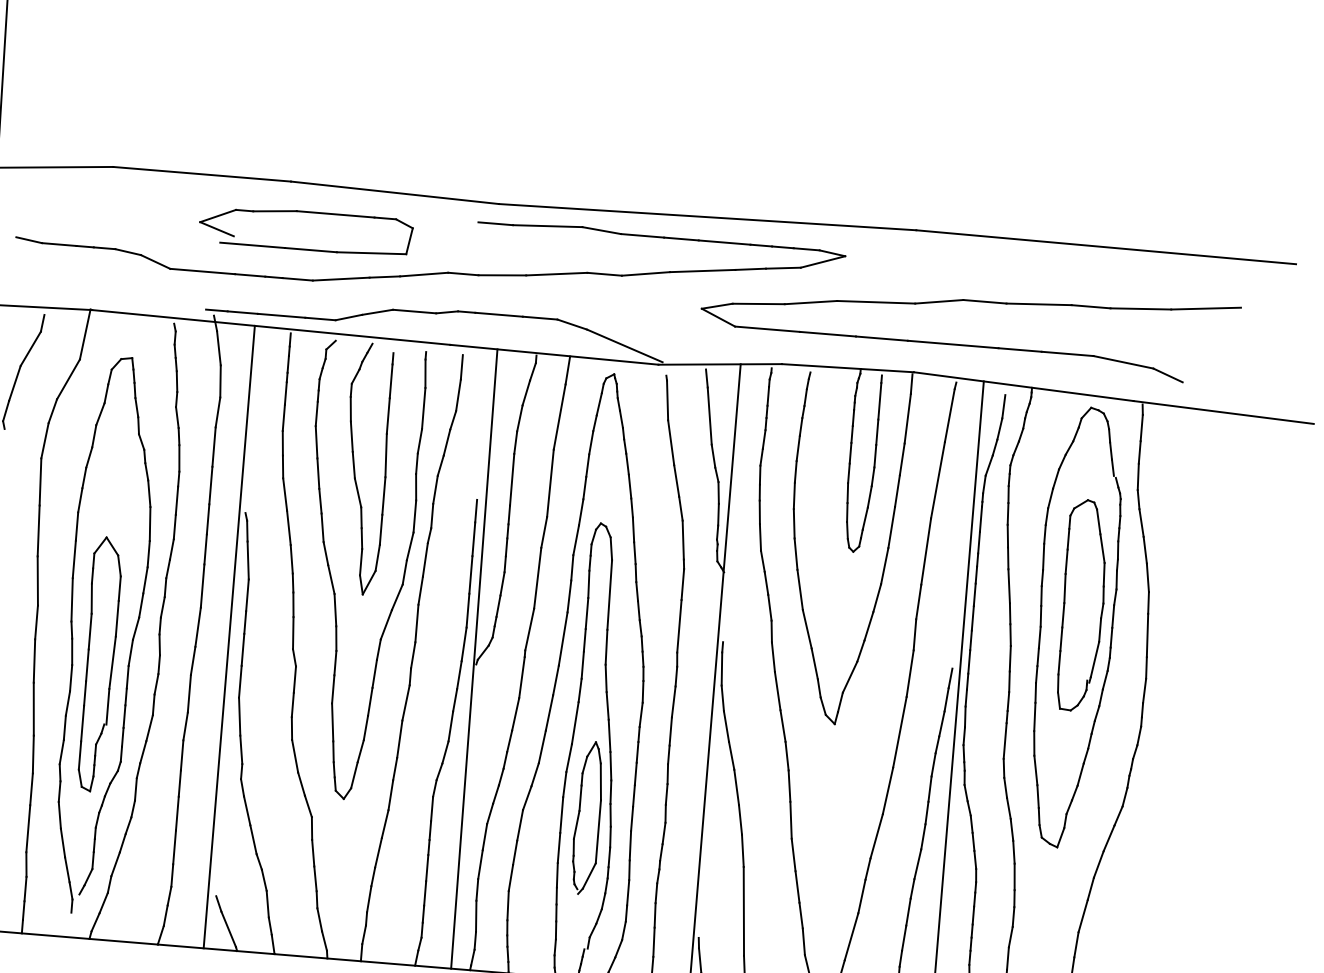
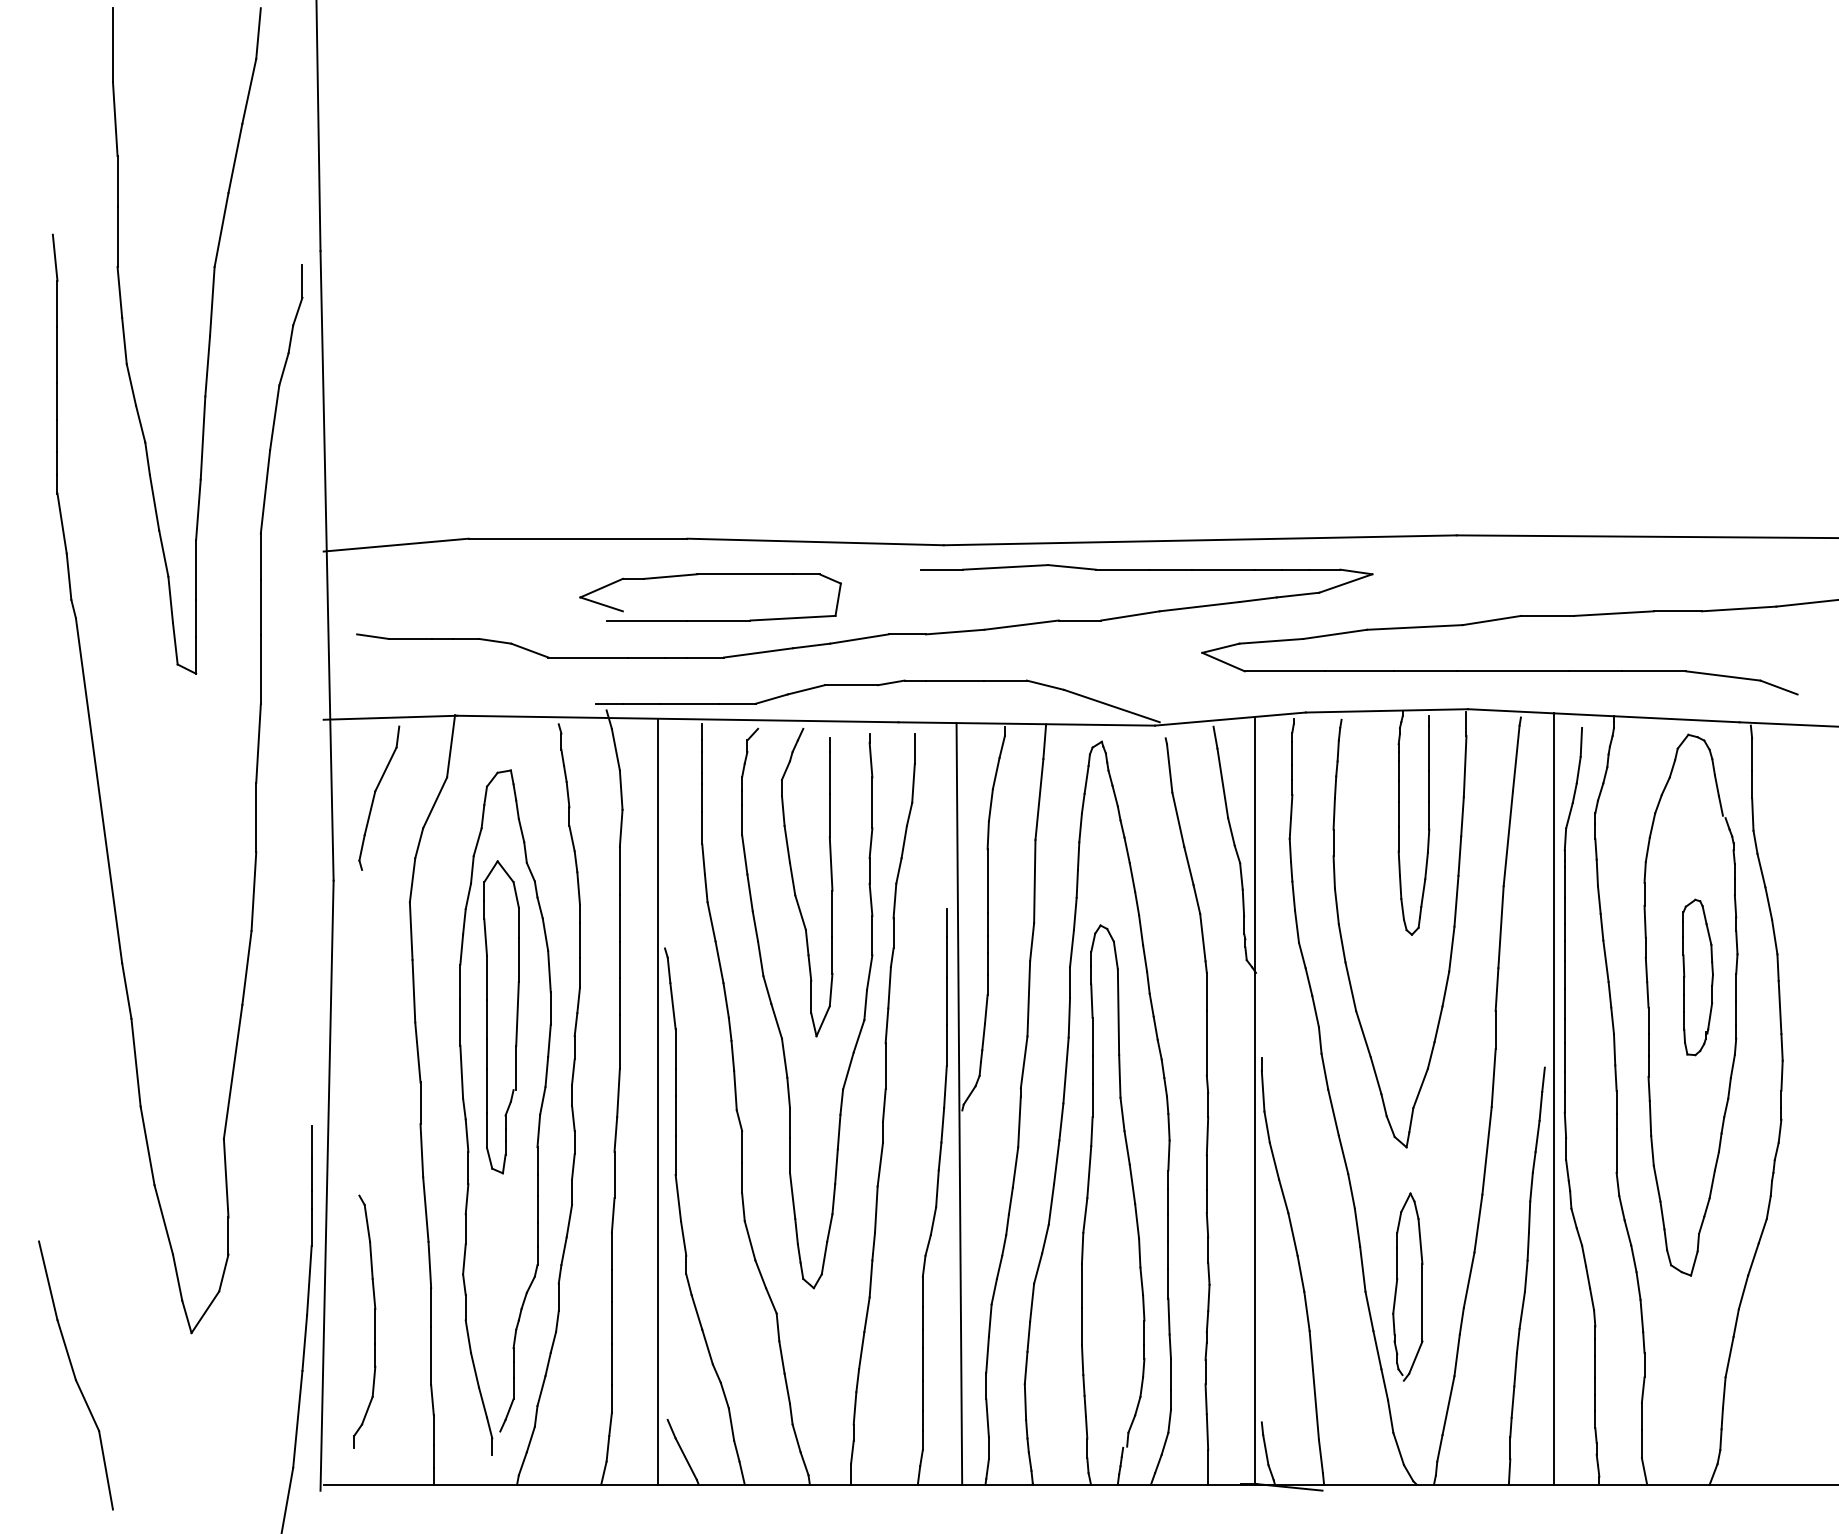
part: (1082, 605) -> (1697, 977), size x0.6
part: (99, 664) -> (501, 1017), moved
part: (579, 816) -> (1397, 1286), moved

